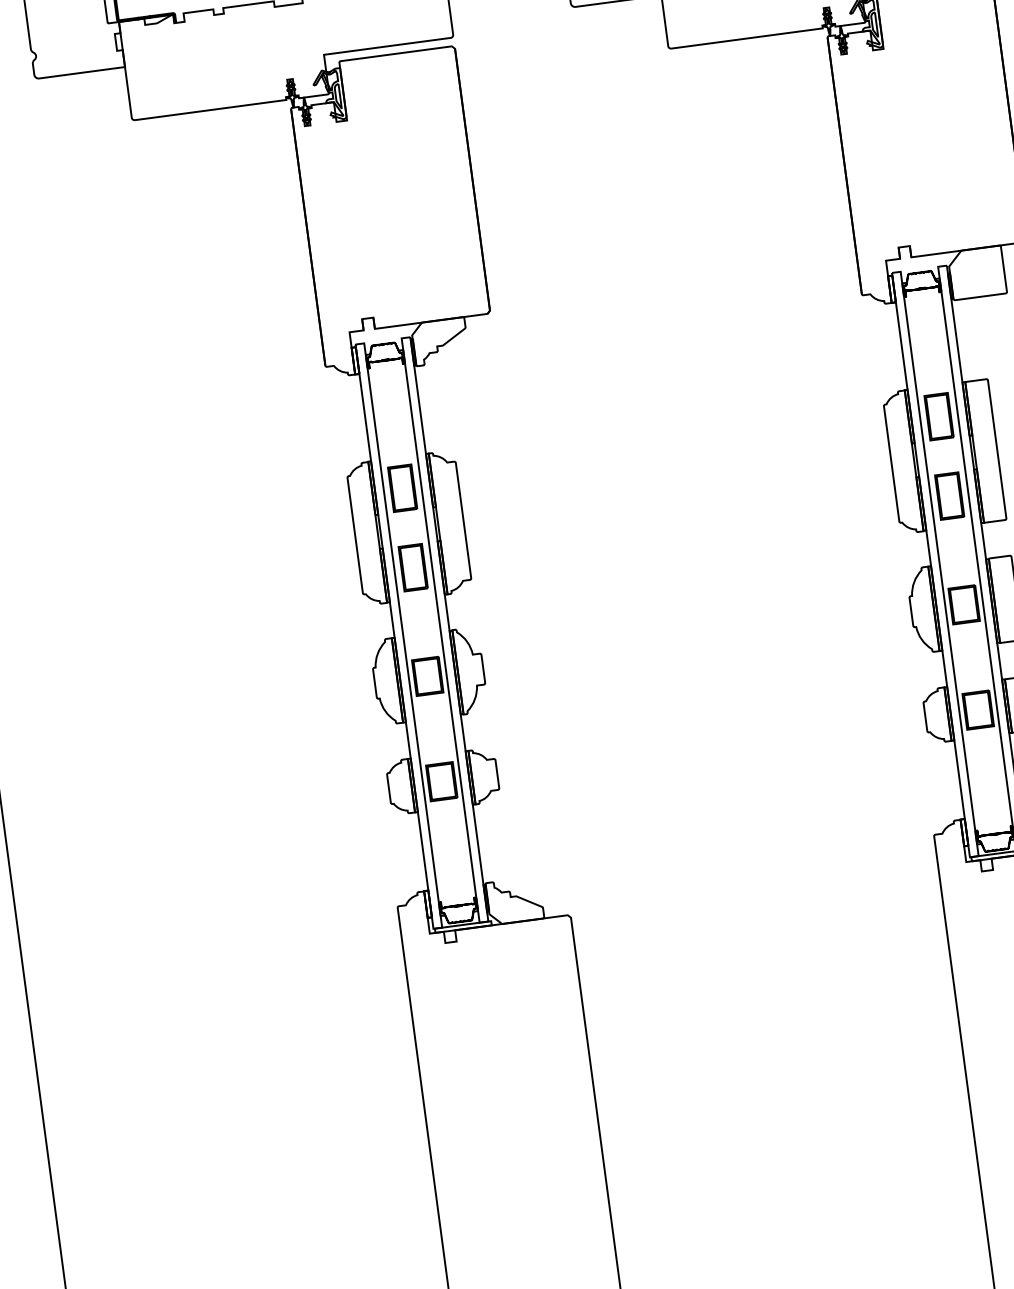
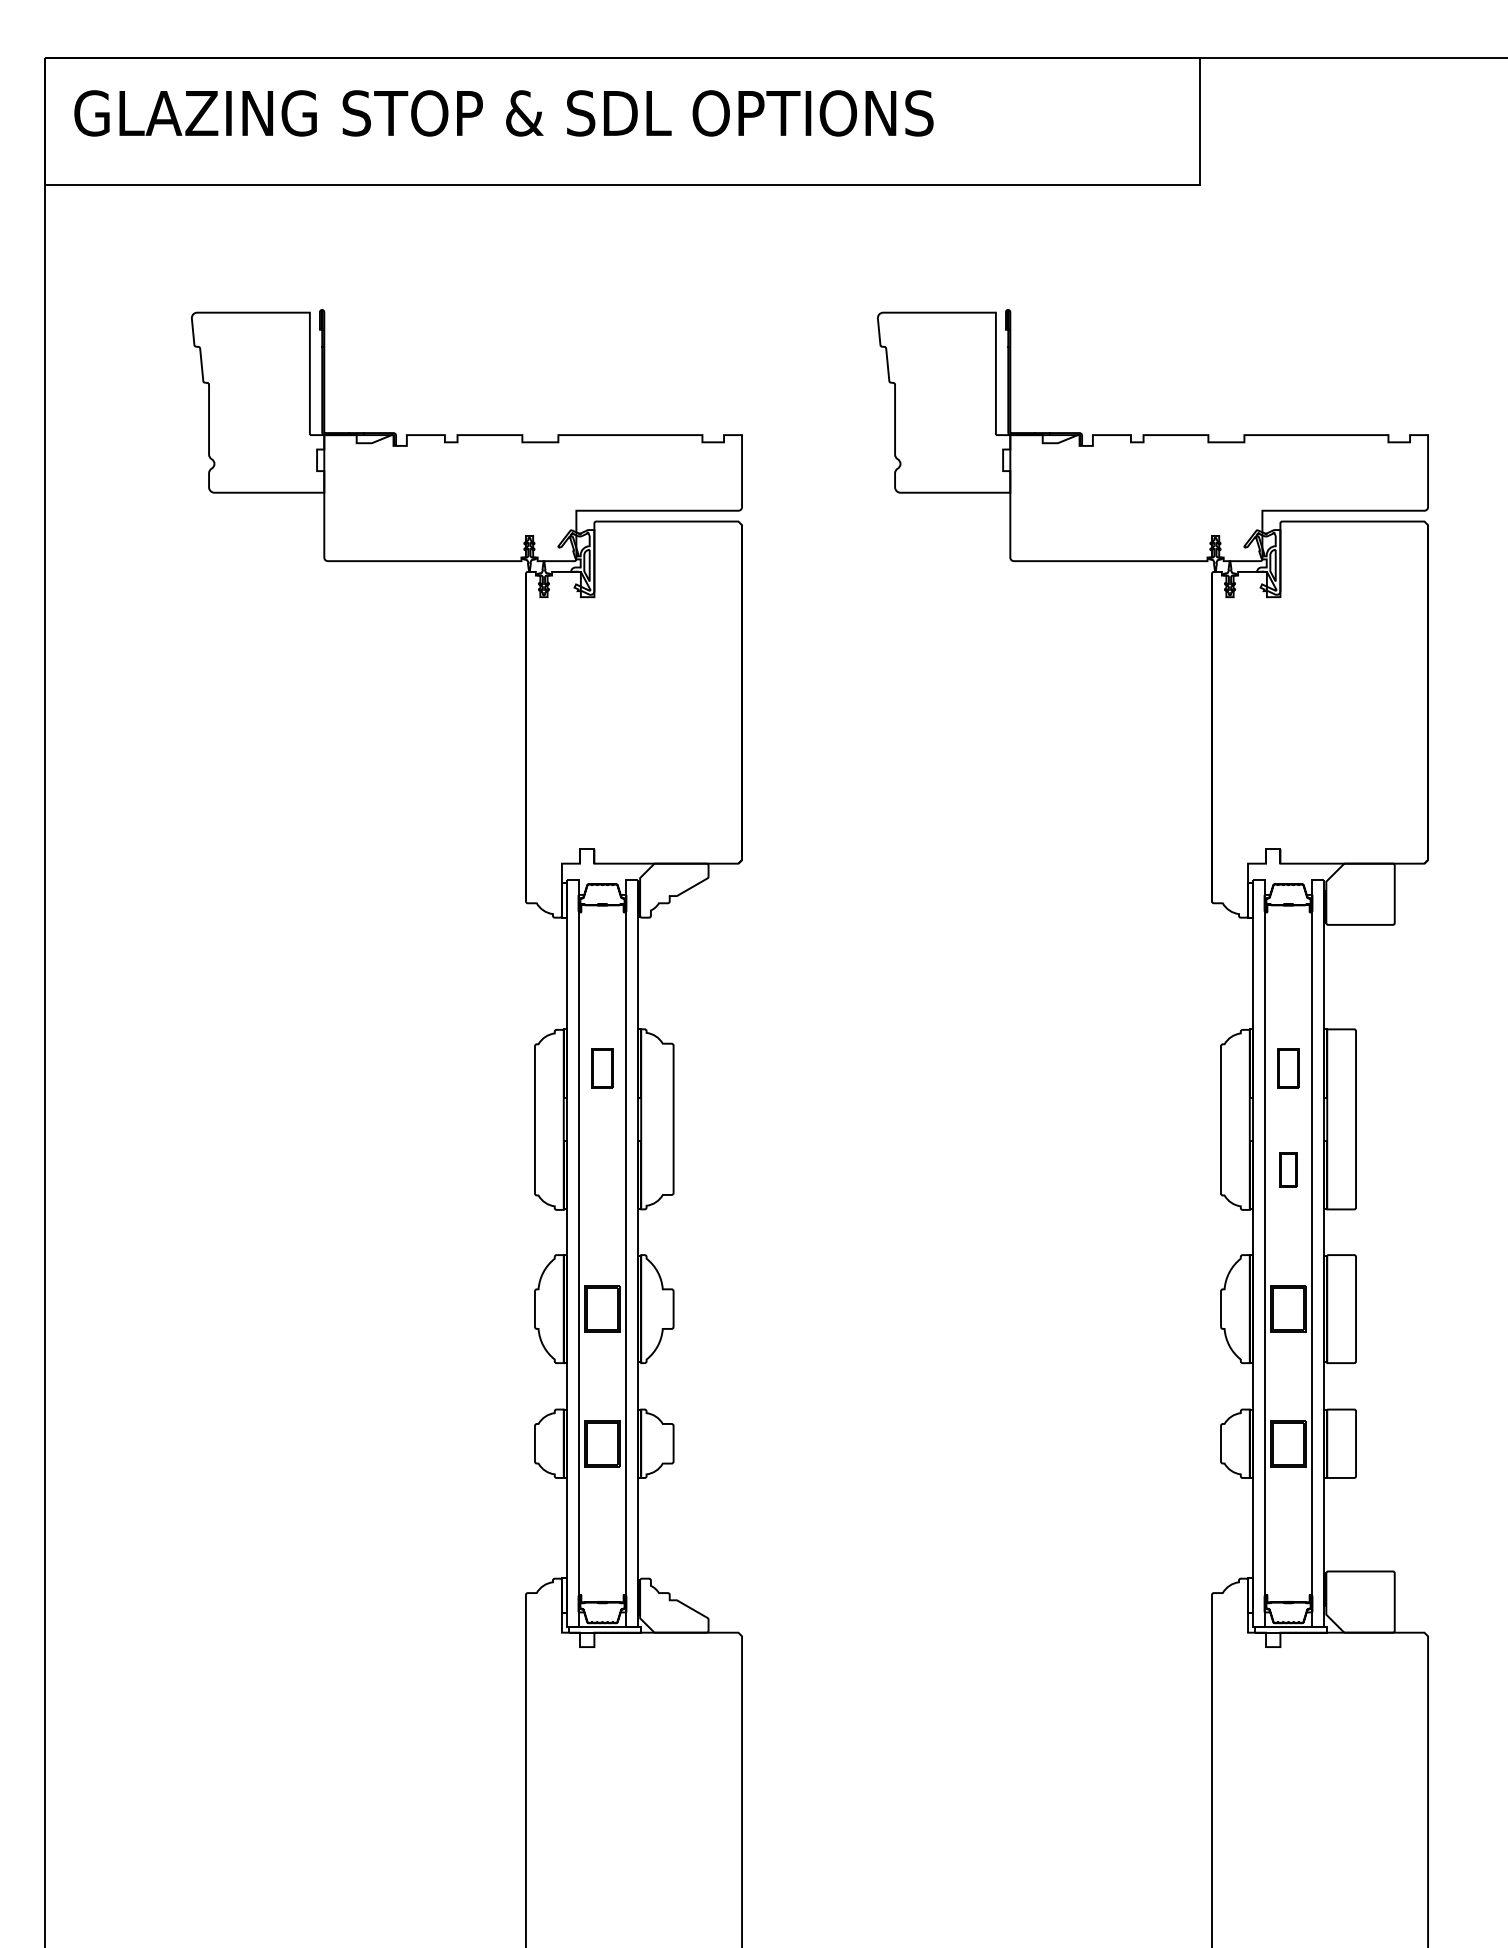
part: (939, 416) -> (1288, 1068), size x0.7
part: (402, 488) -> (602, 1068), size x0.7
part: (949, 496) -> (1288, 1170), size x0.6
part: (413, 568) -> (602, 1170), removed

